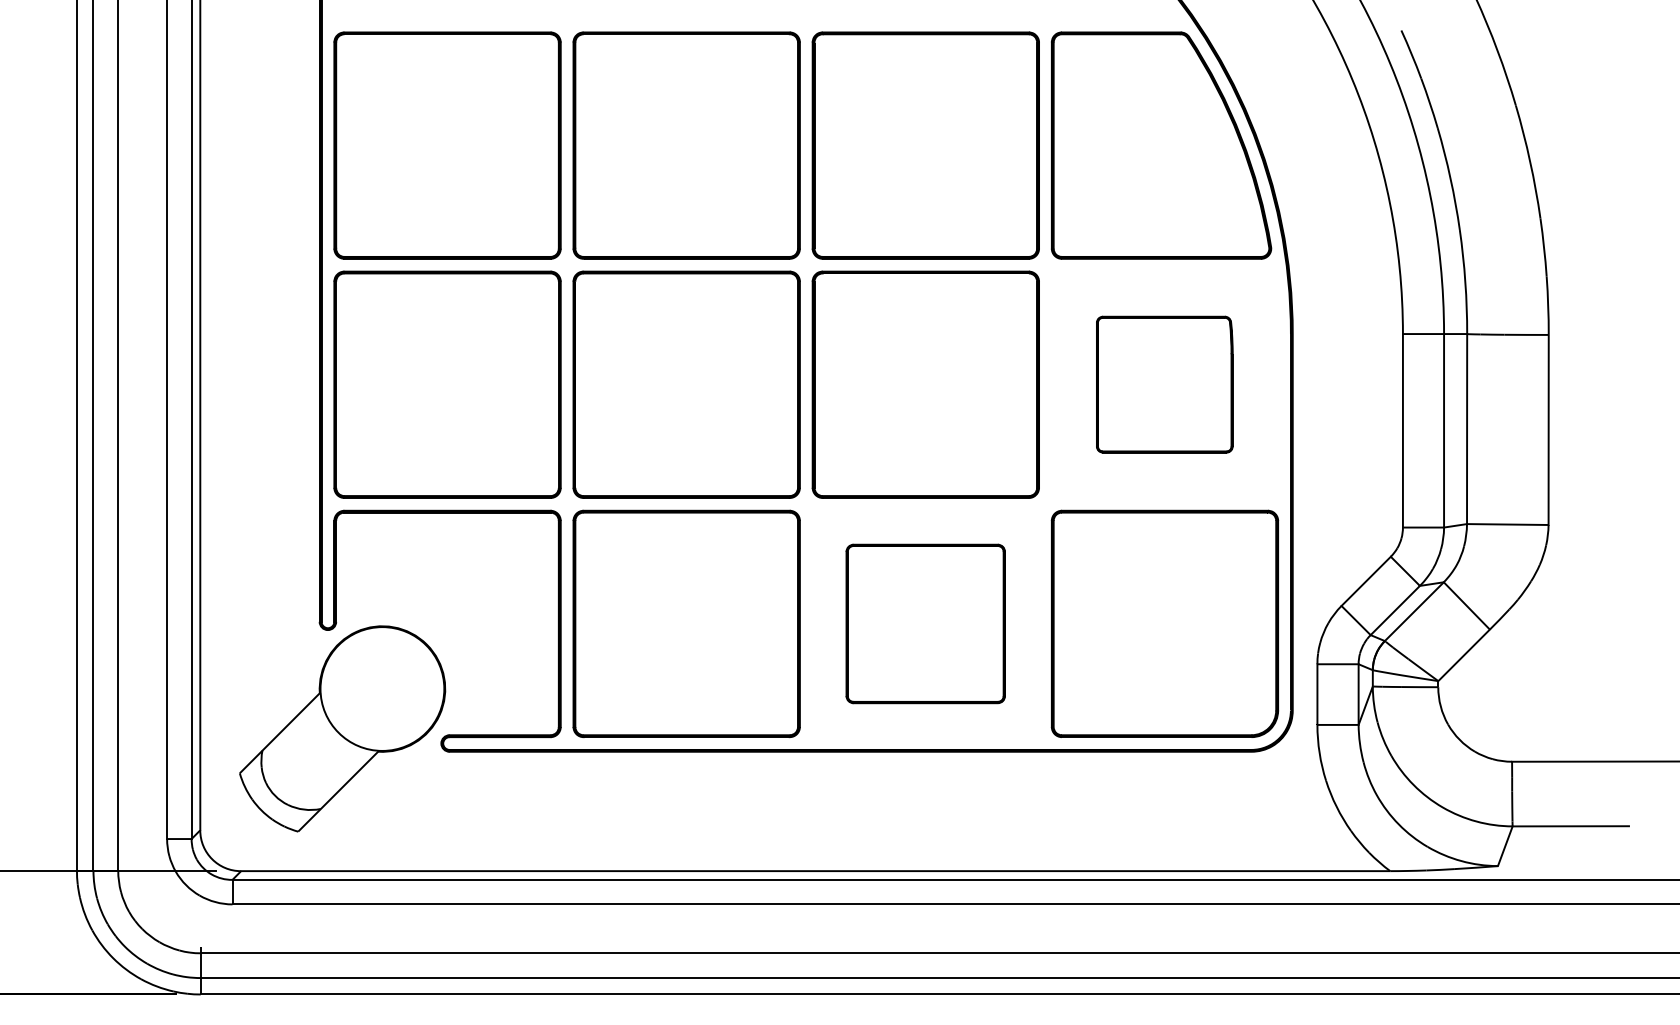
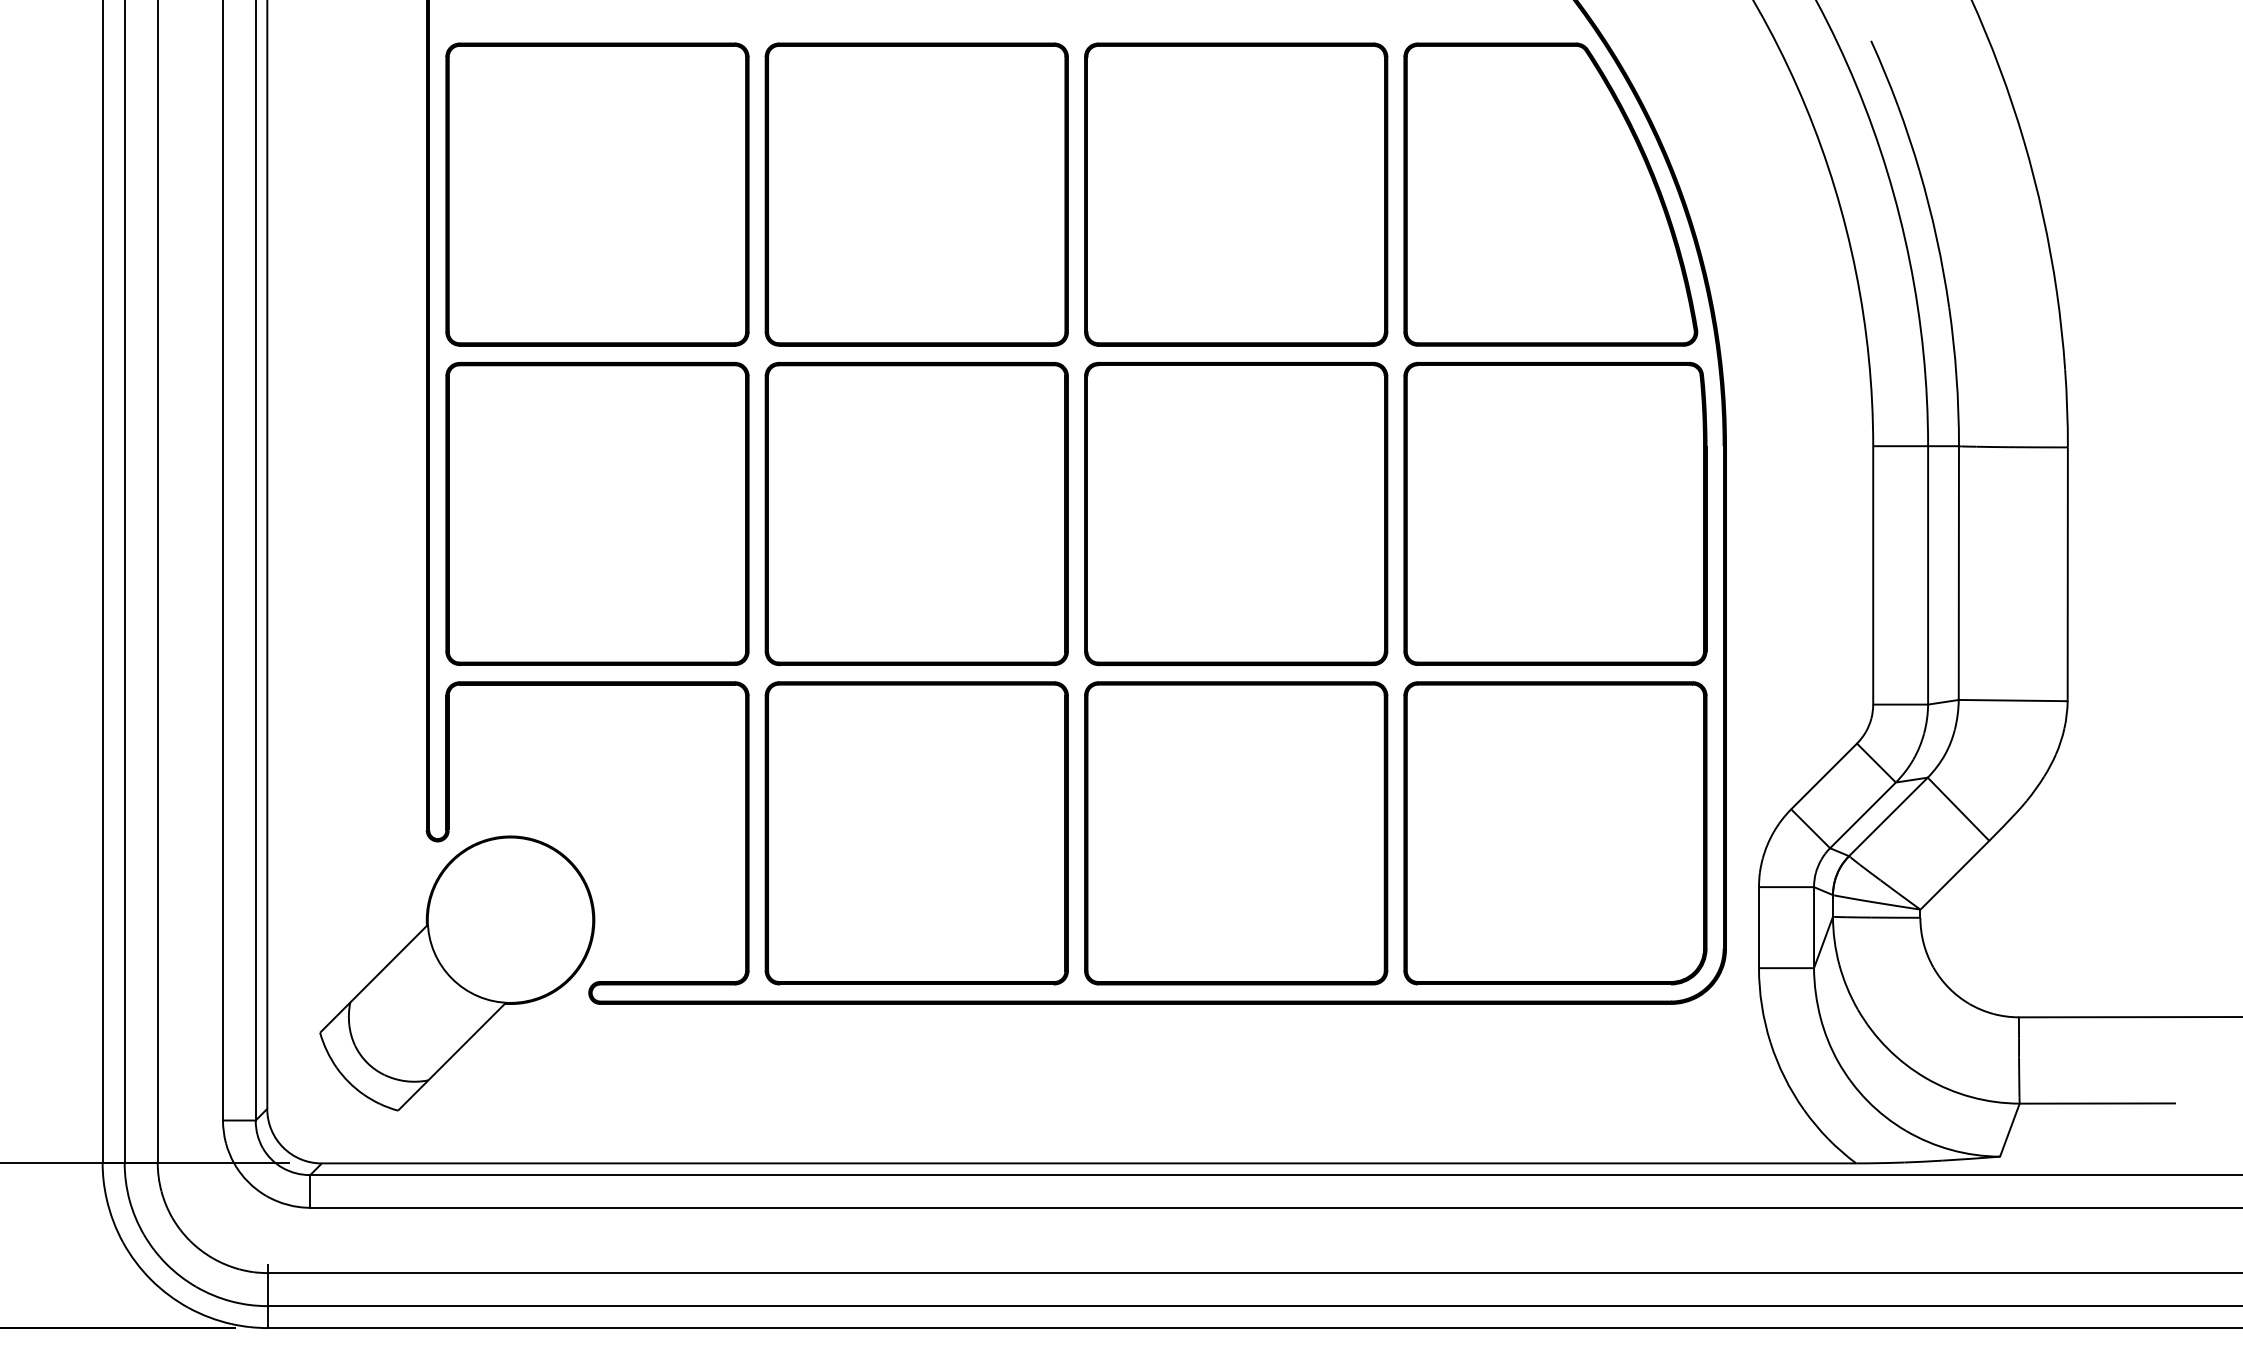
part: (1164, 384) -> (1554, 513), size x1.67
part: (925, 623) -> (1235, 832), size x1.43

